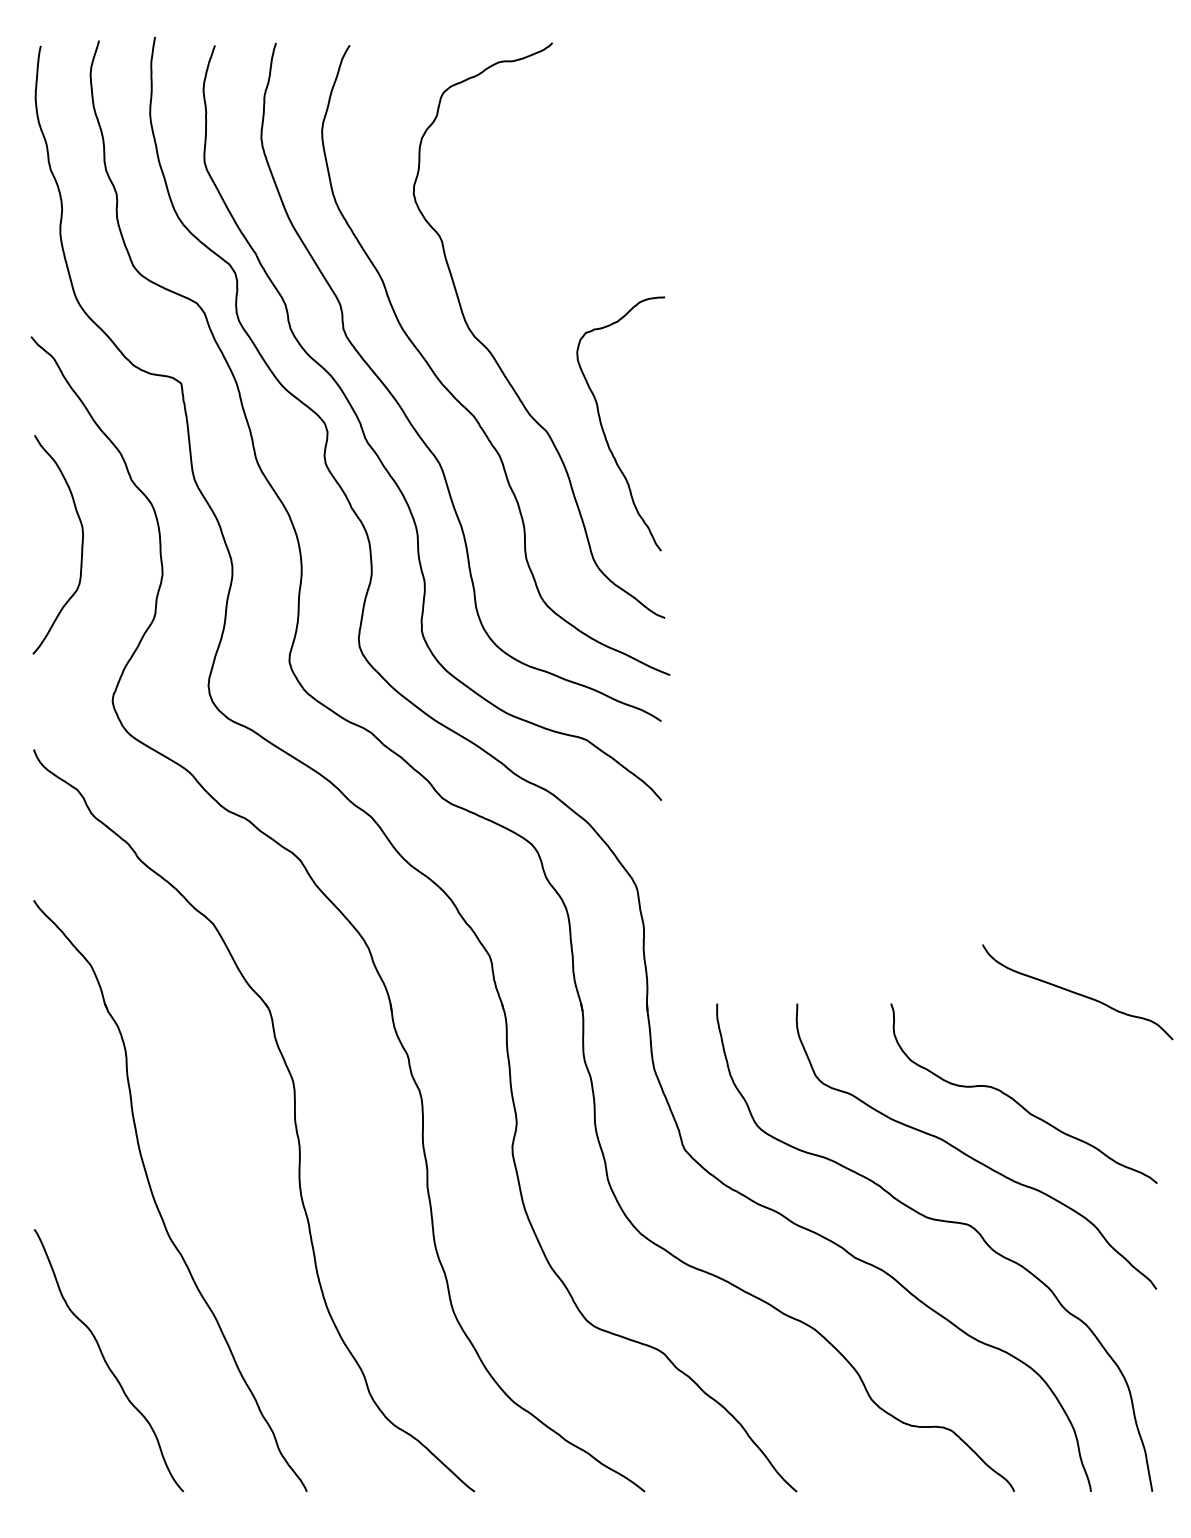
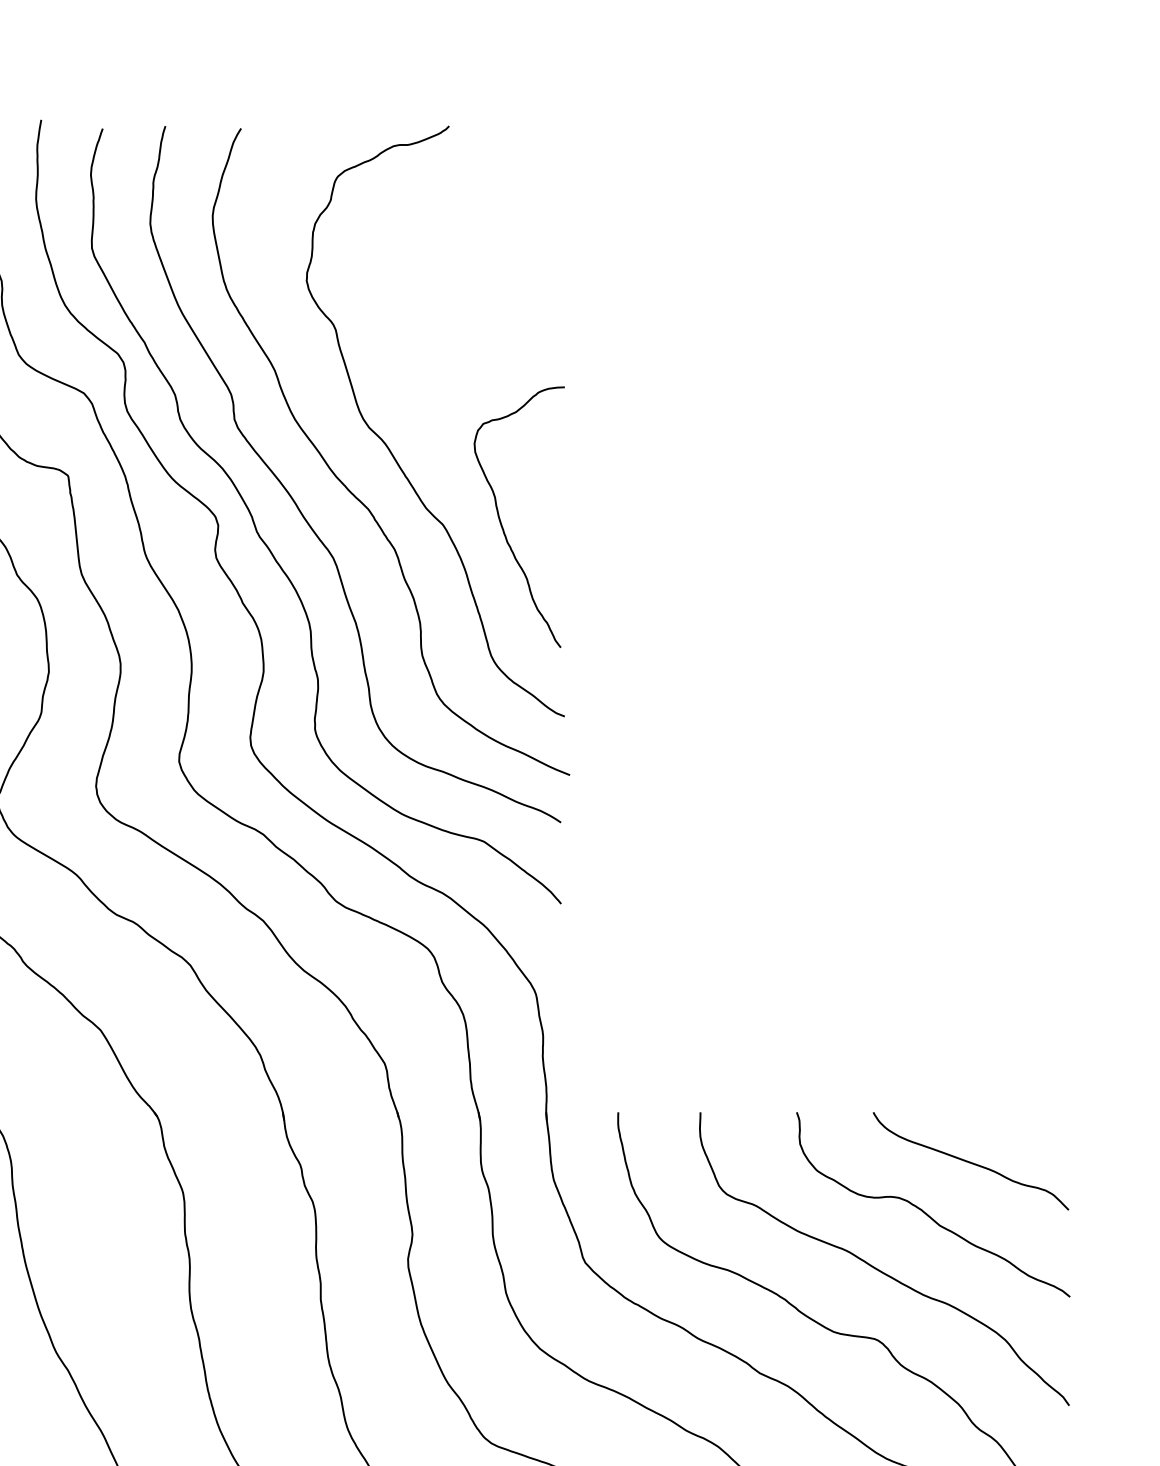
curve: (1077, 992) -> (970, 1161), moved

